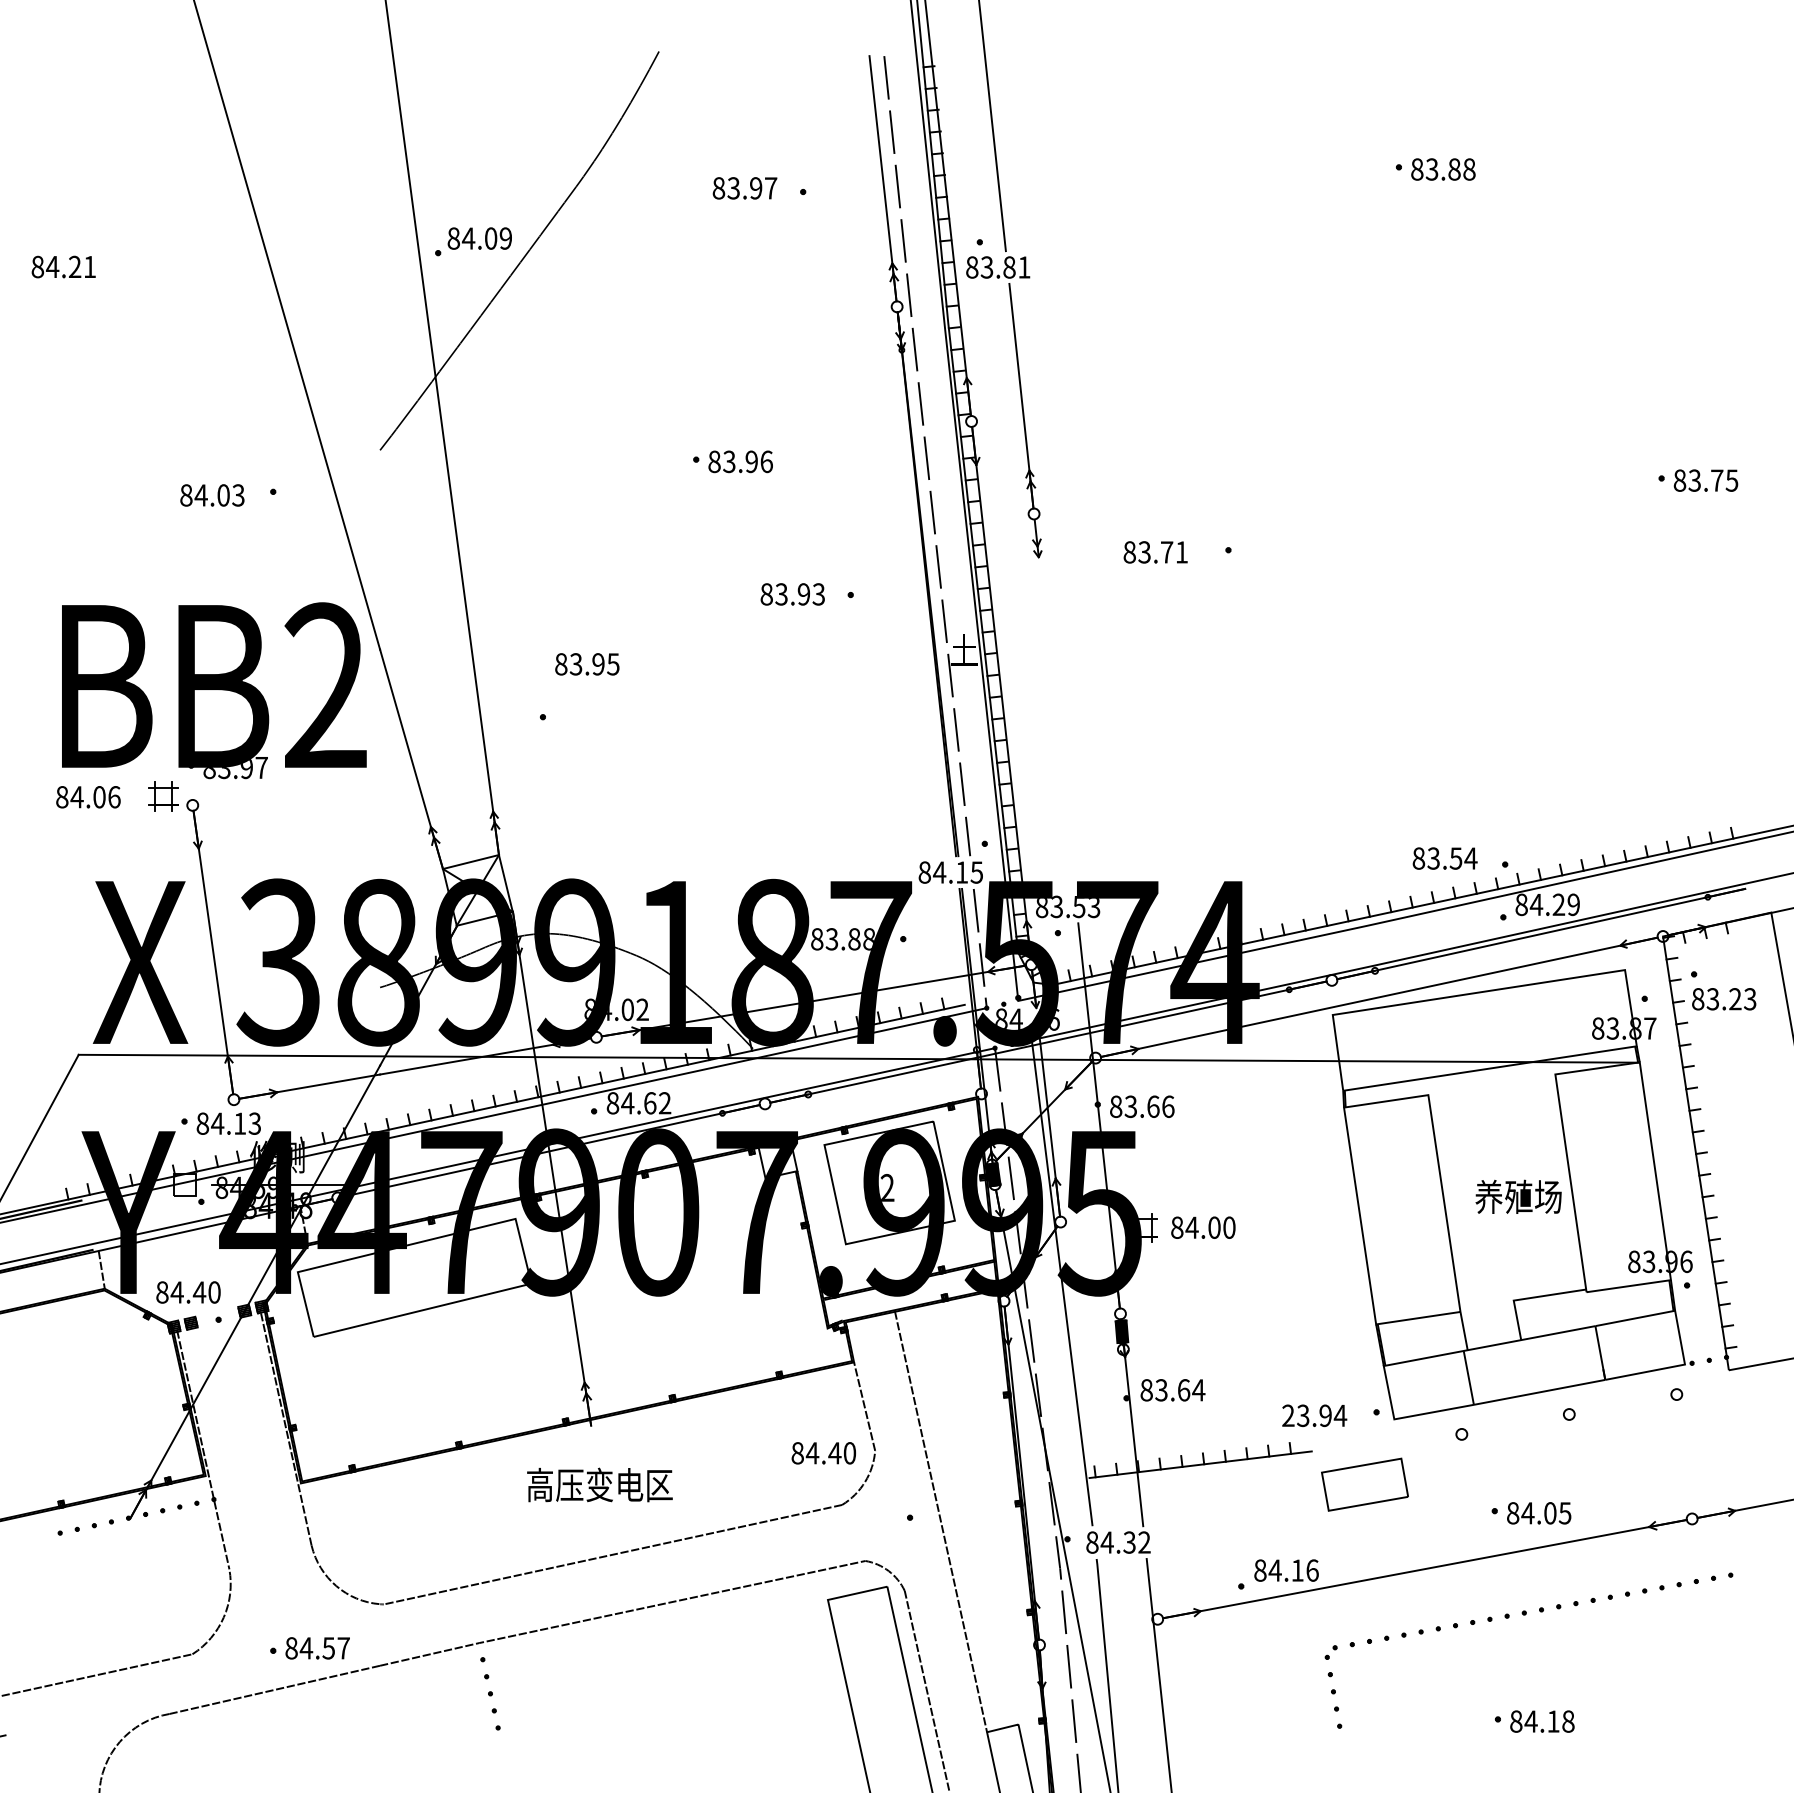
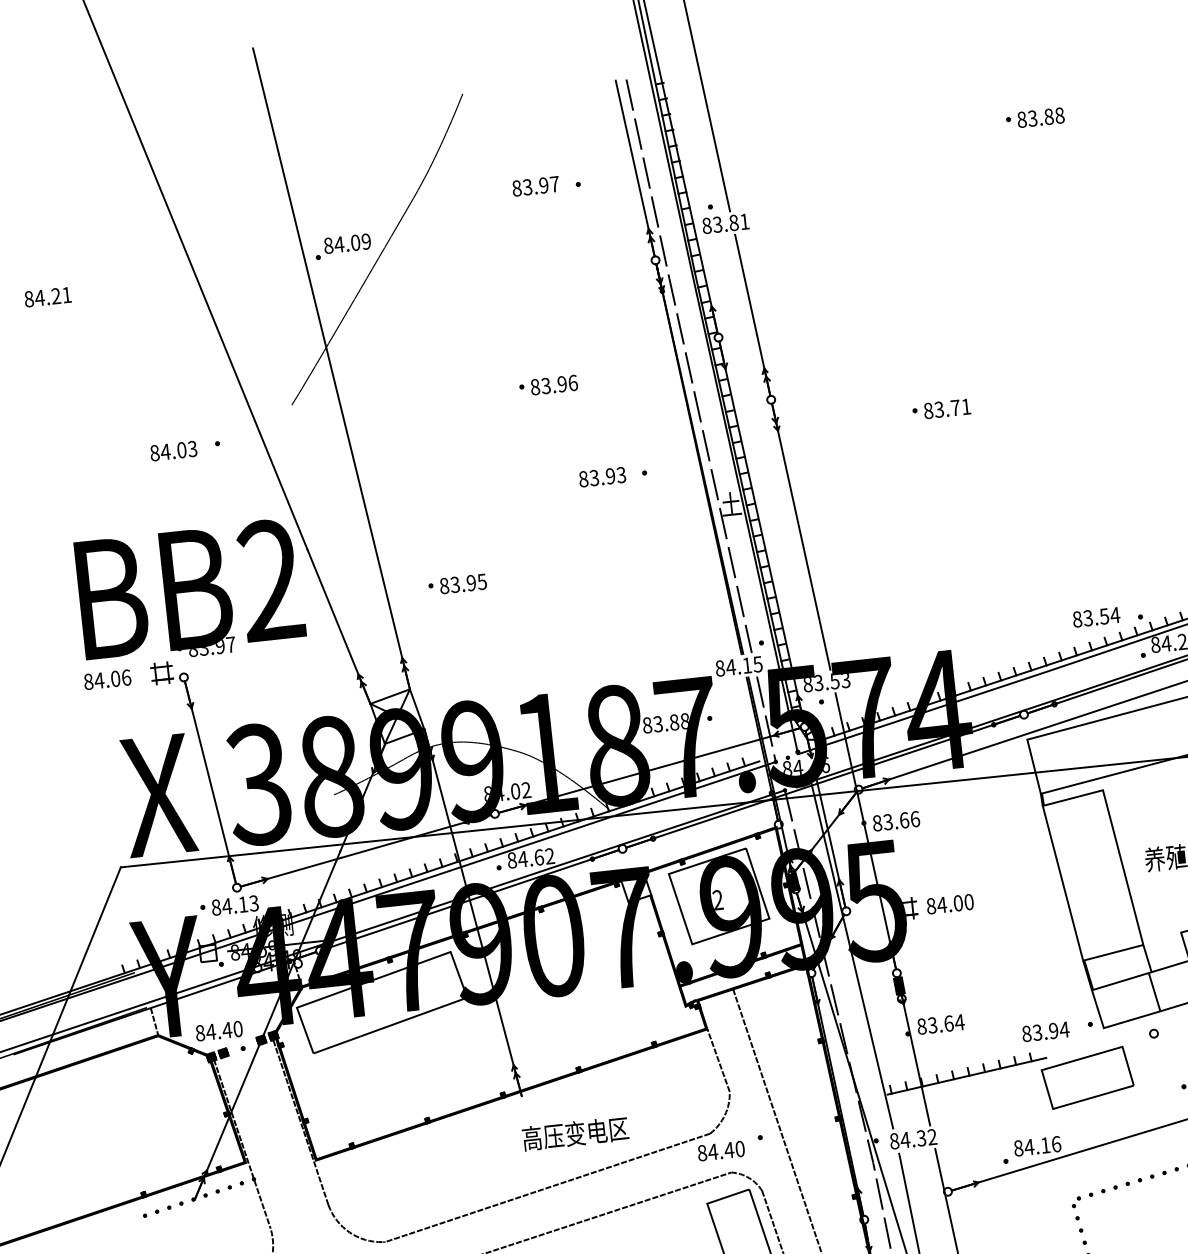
text: (1155, 552) -> (947, 408), moved
text: (587, 664) -> (463, 584), moved
line: (1054, 704) -> (801, 536), added
text: (1288, 1415) -> (1026, 1033), 23.94 -> 83.94
text: (823, 1453) -> (721, 1151), moved
text: (599, 1484) -> (575, 1133), moved
part: (1364, 1484) -> (1087, 1077), size x1.43

